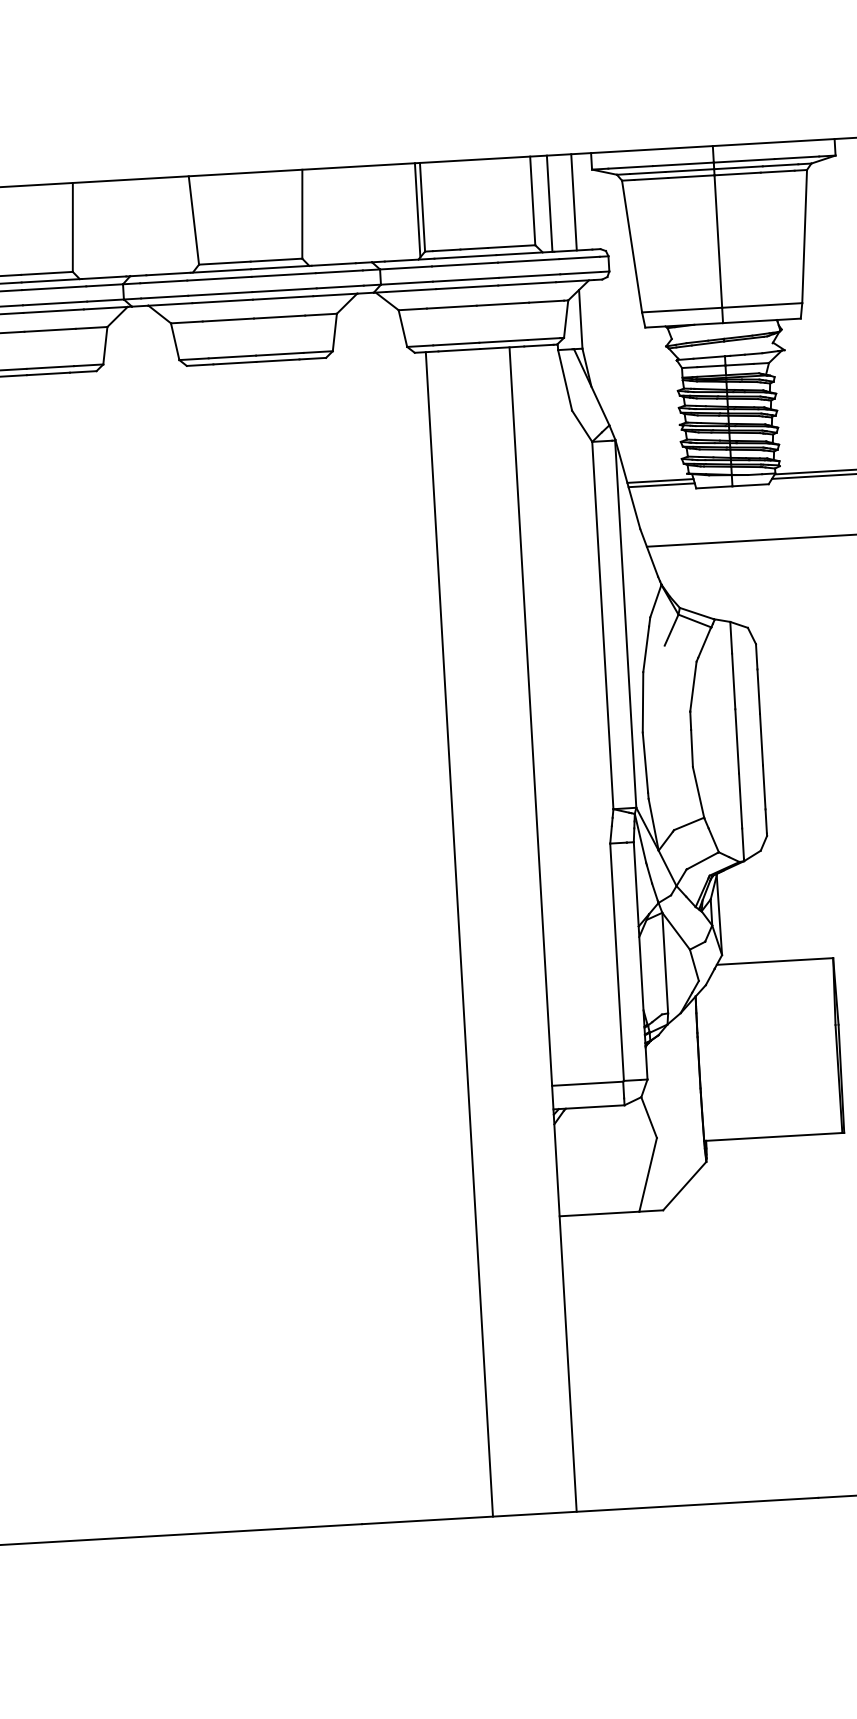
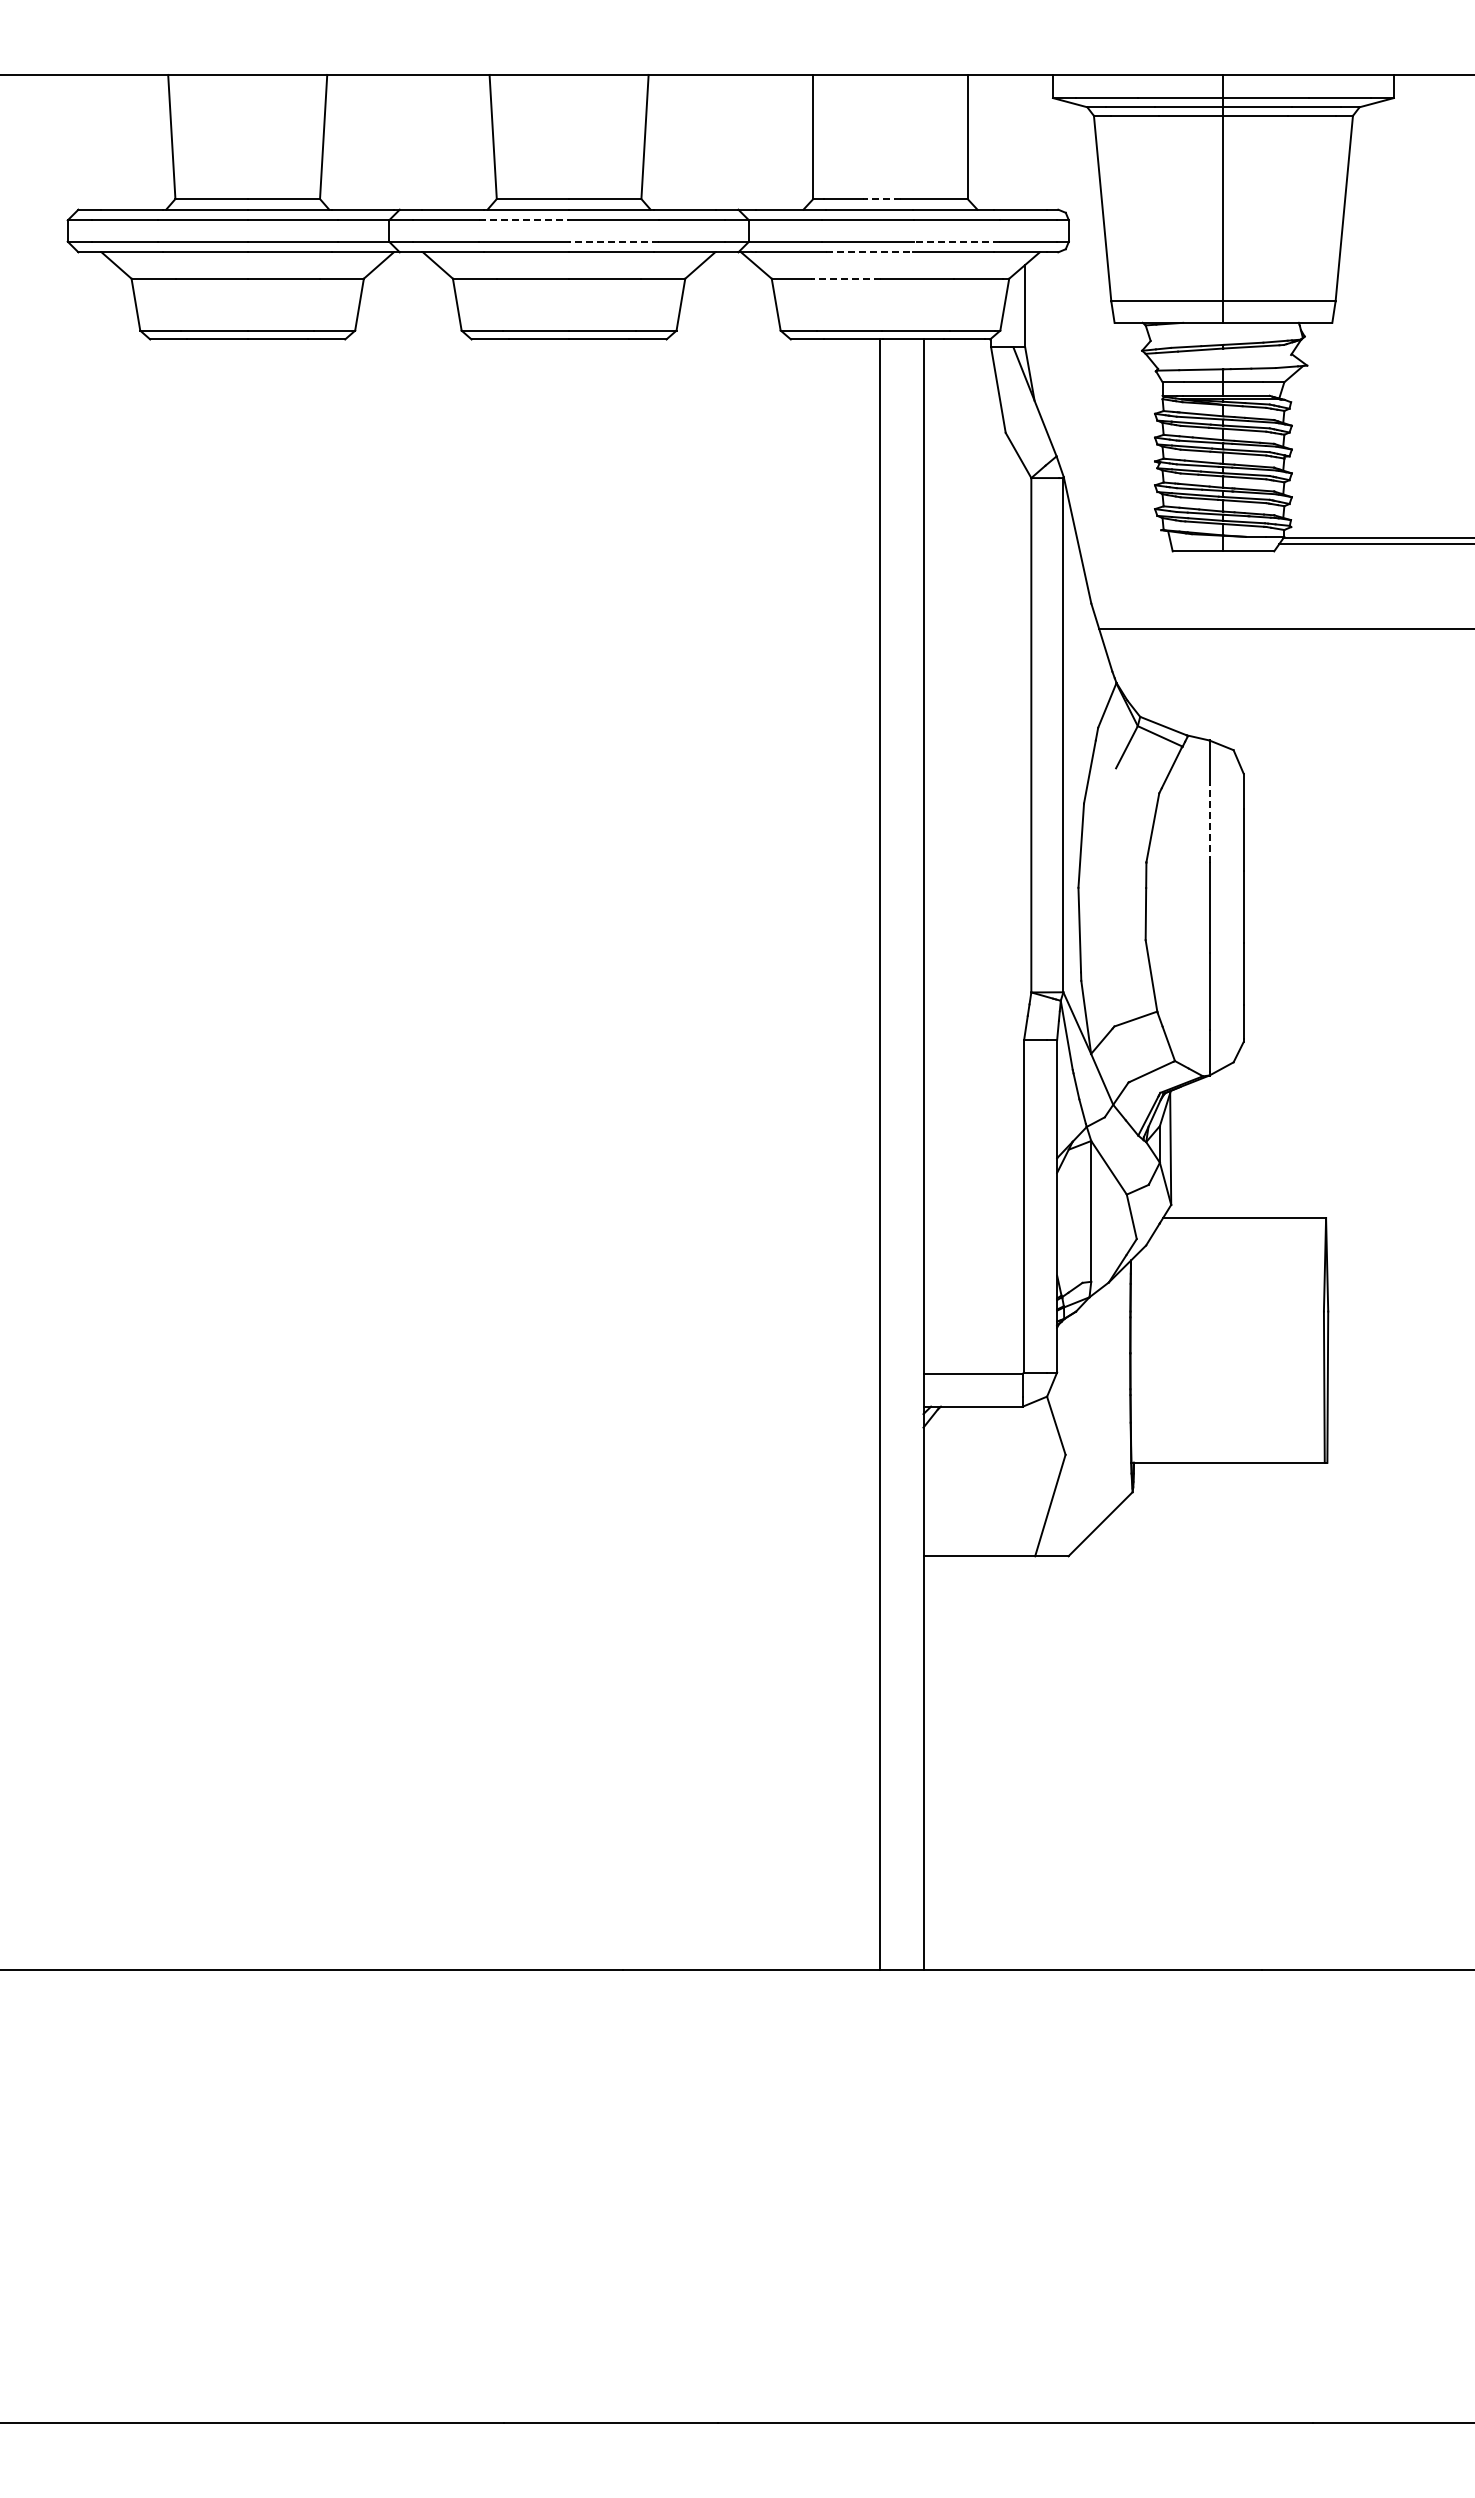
line: (574, 201) -> (1025, 141), removed
line: (549, 203) -> (991, 141), removed
line: (417, 210) -> (806, 140), removed
line: (473, 249) -> (881, 199), solid -> dashed
line: (529, 276) -> (956, 241), solid -> dashed
line: (219, 278) -> (524, 220), solid -> dashed
line: (467, 287) -> (869, 252), solid -> dashed
line: (284, 290) -> (614, 241), solid -> dashed
line: (452, 306) -> (846, 278), solid -> dashed
line: (660, 481) -> (1123, 538), removed
line: (661, 485) -> (1124, 544), removed
line: (733, 681) -> (1209, 823), solid -> dashed
line: (459, 934) -> (880, 1154), moved

